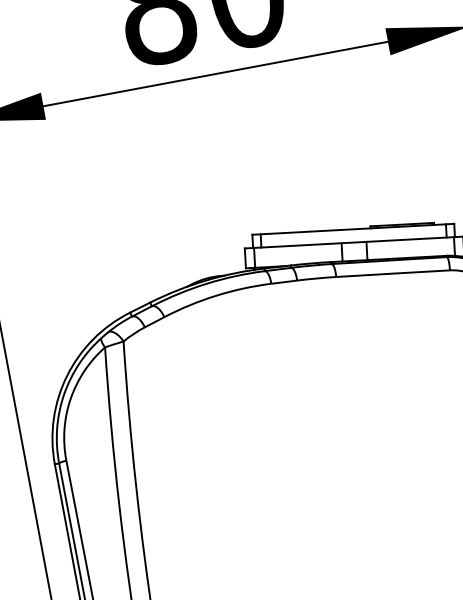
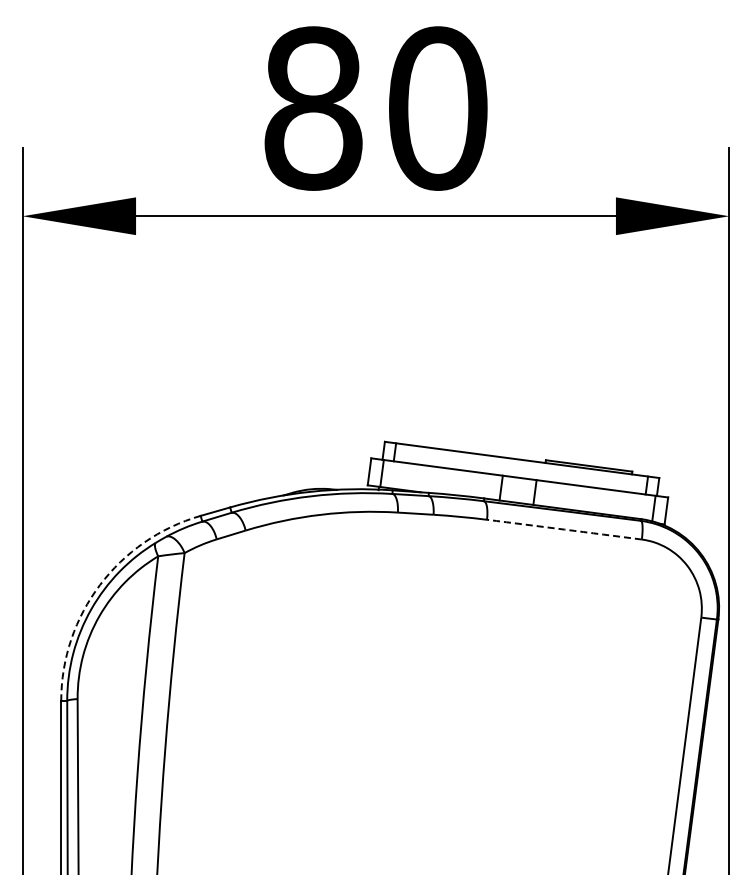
arc: (393, 273) -> (564, 529), solid -> dashed
arc: (67, 376) -> (100, 585), solid -> dashed

